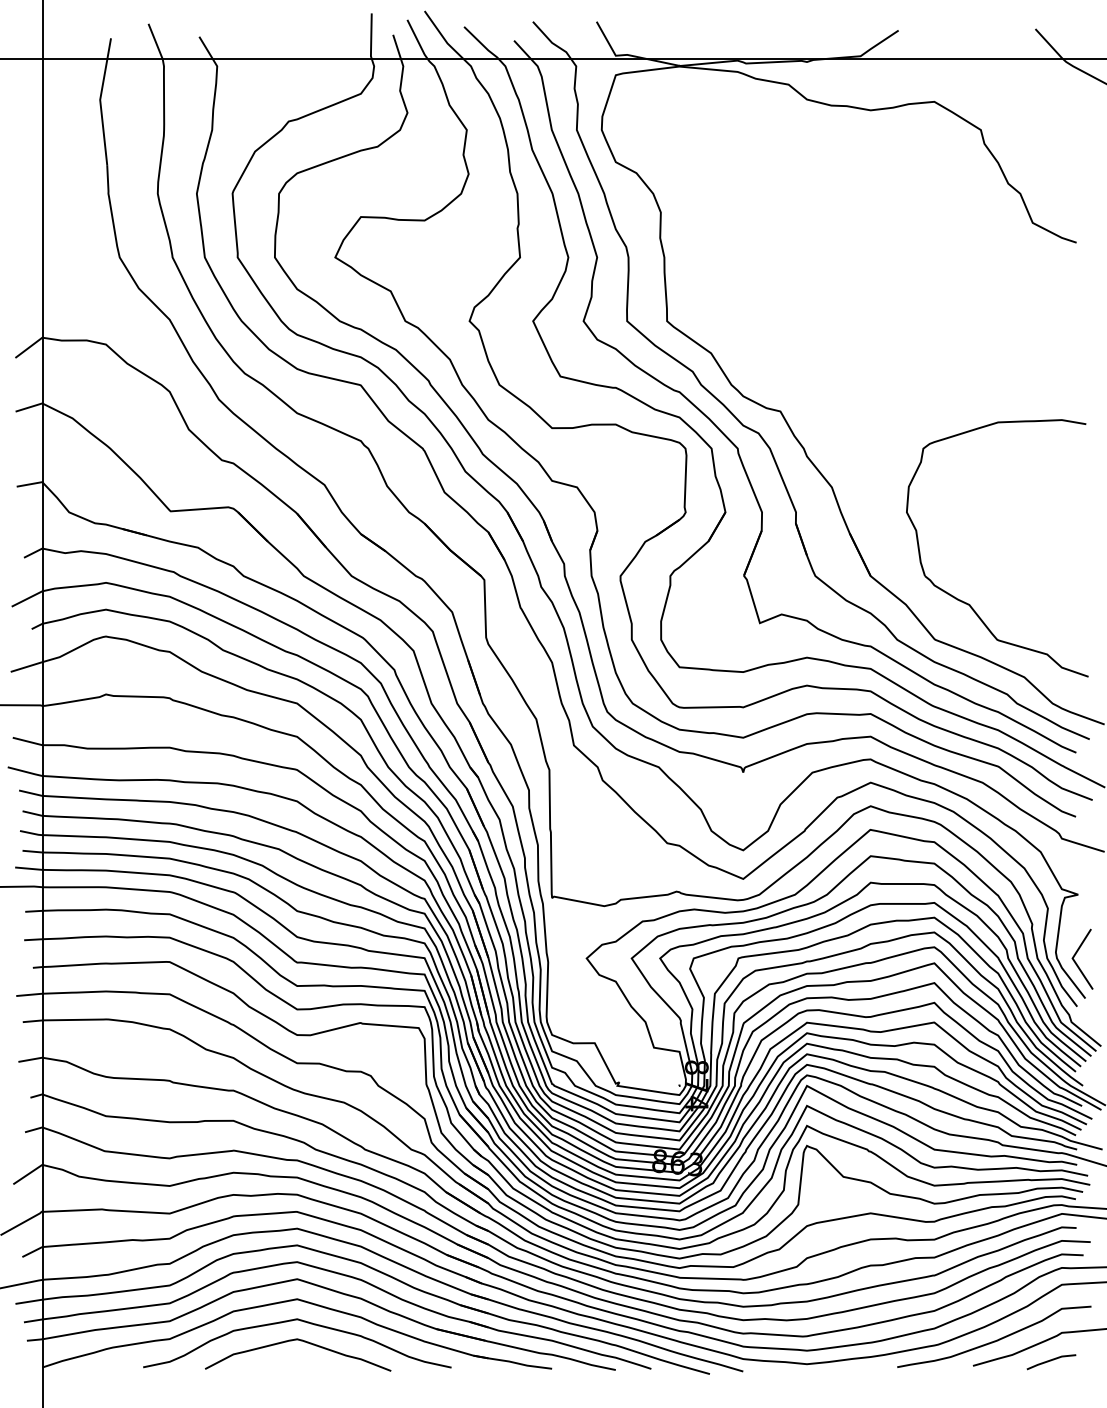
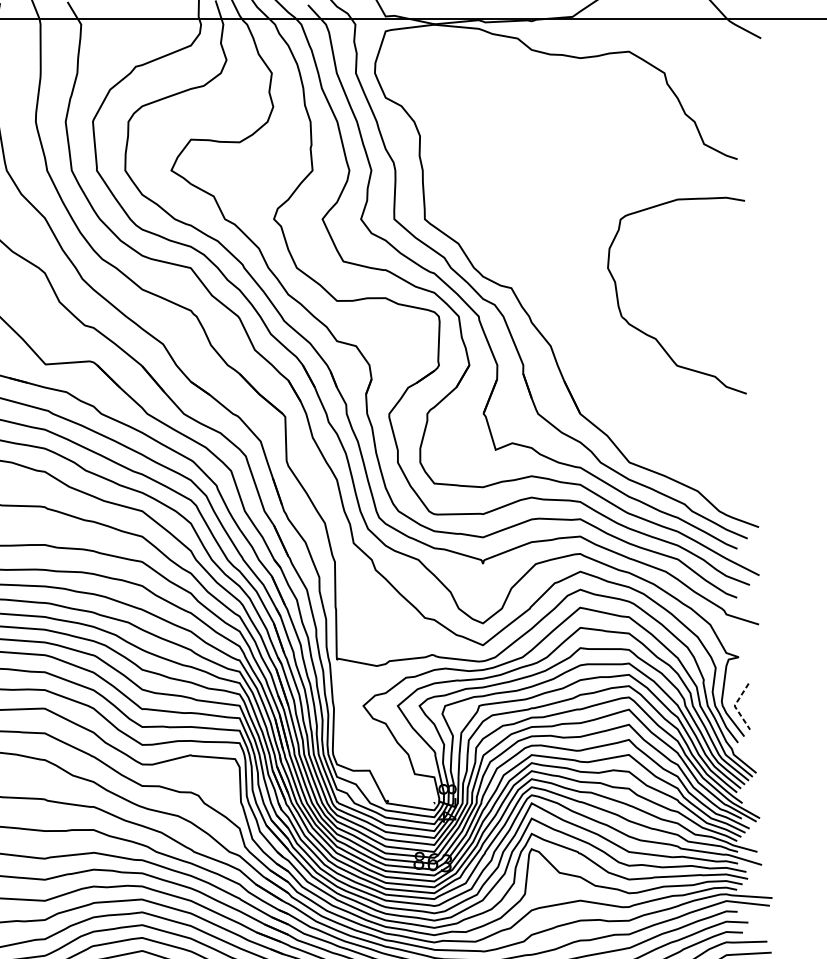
part: (970, 604) -> (656, 338), moved
line: (1073, 959) -> (735, 706), solid -> dashed

